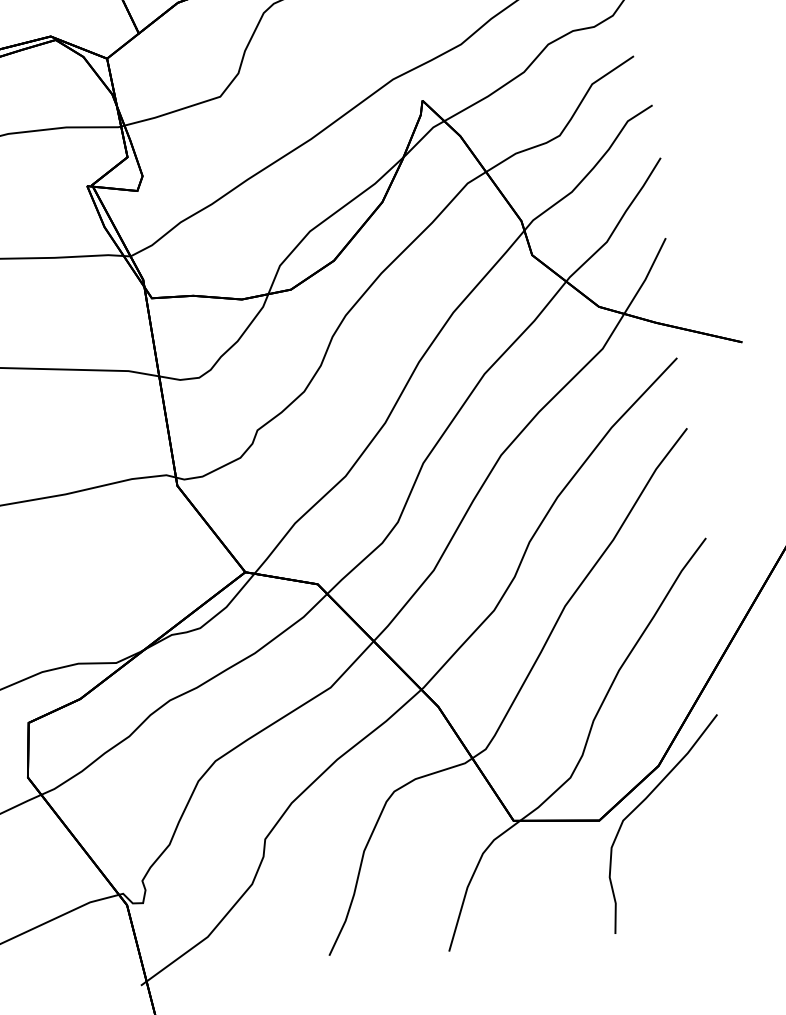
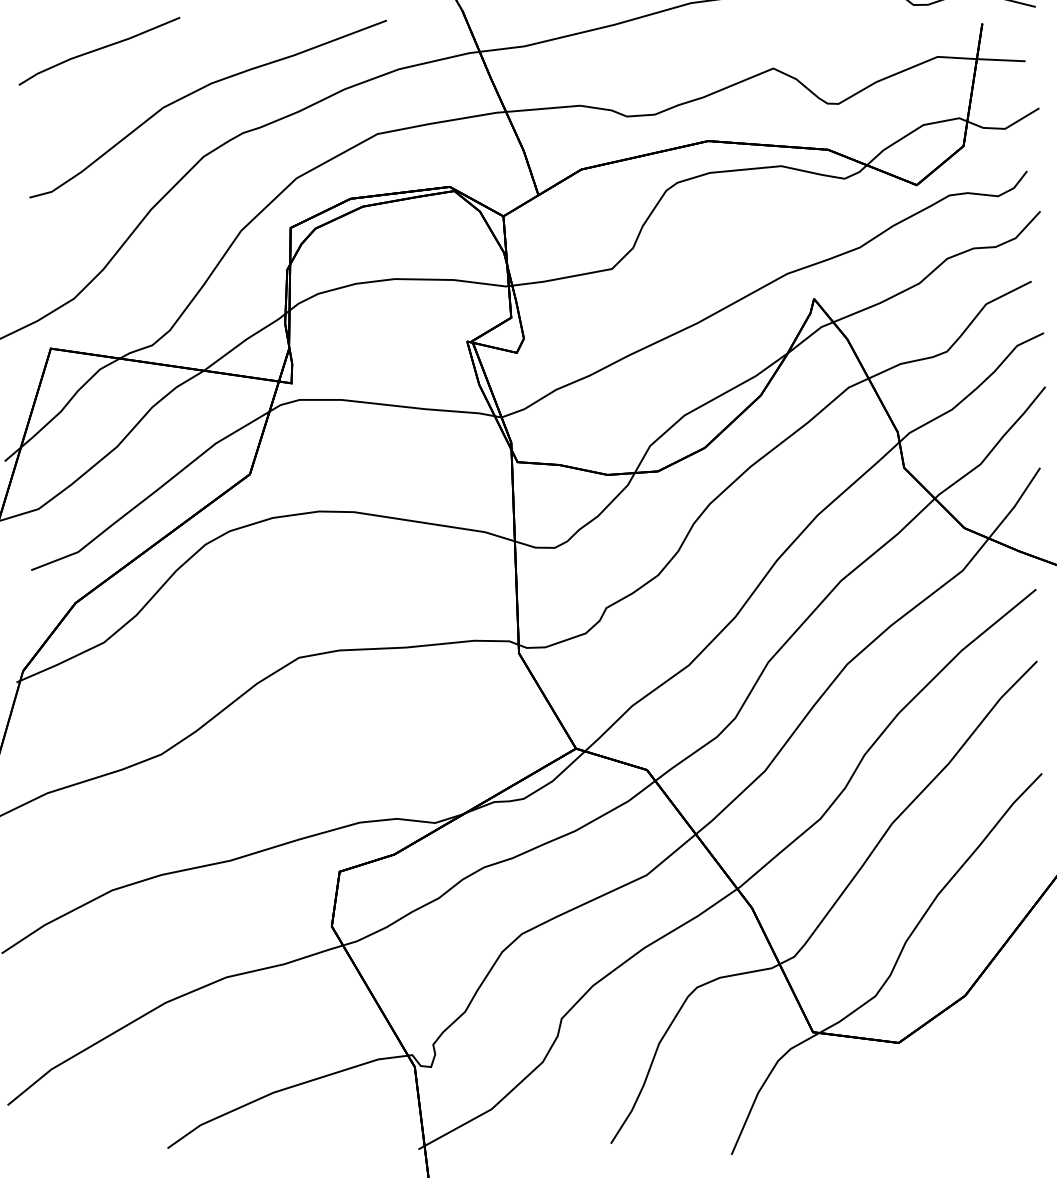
part: (643, 802) -> (945, 1030), removed

